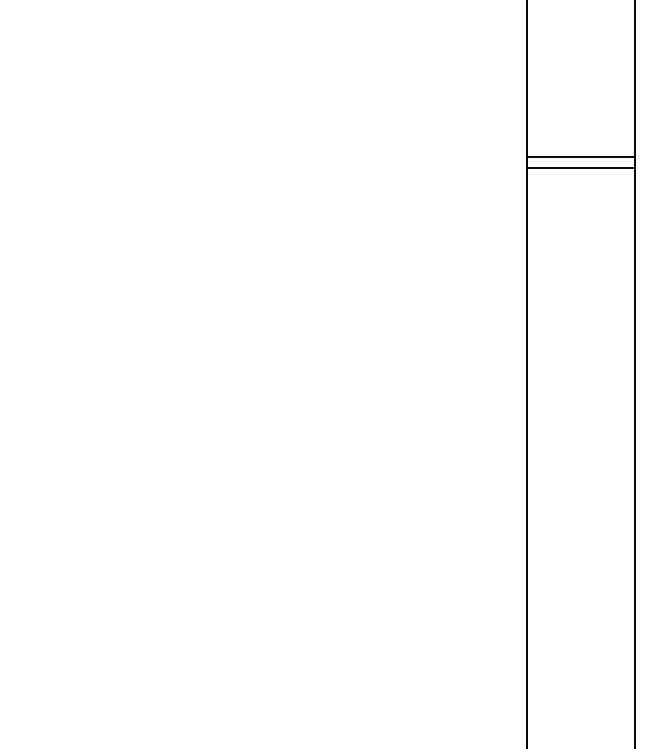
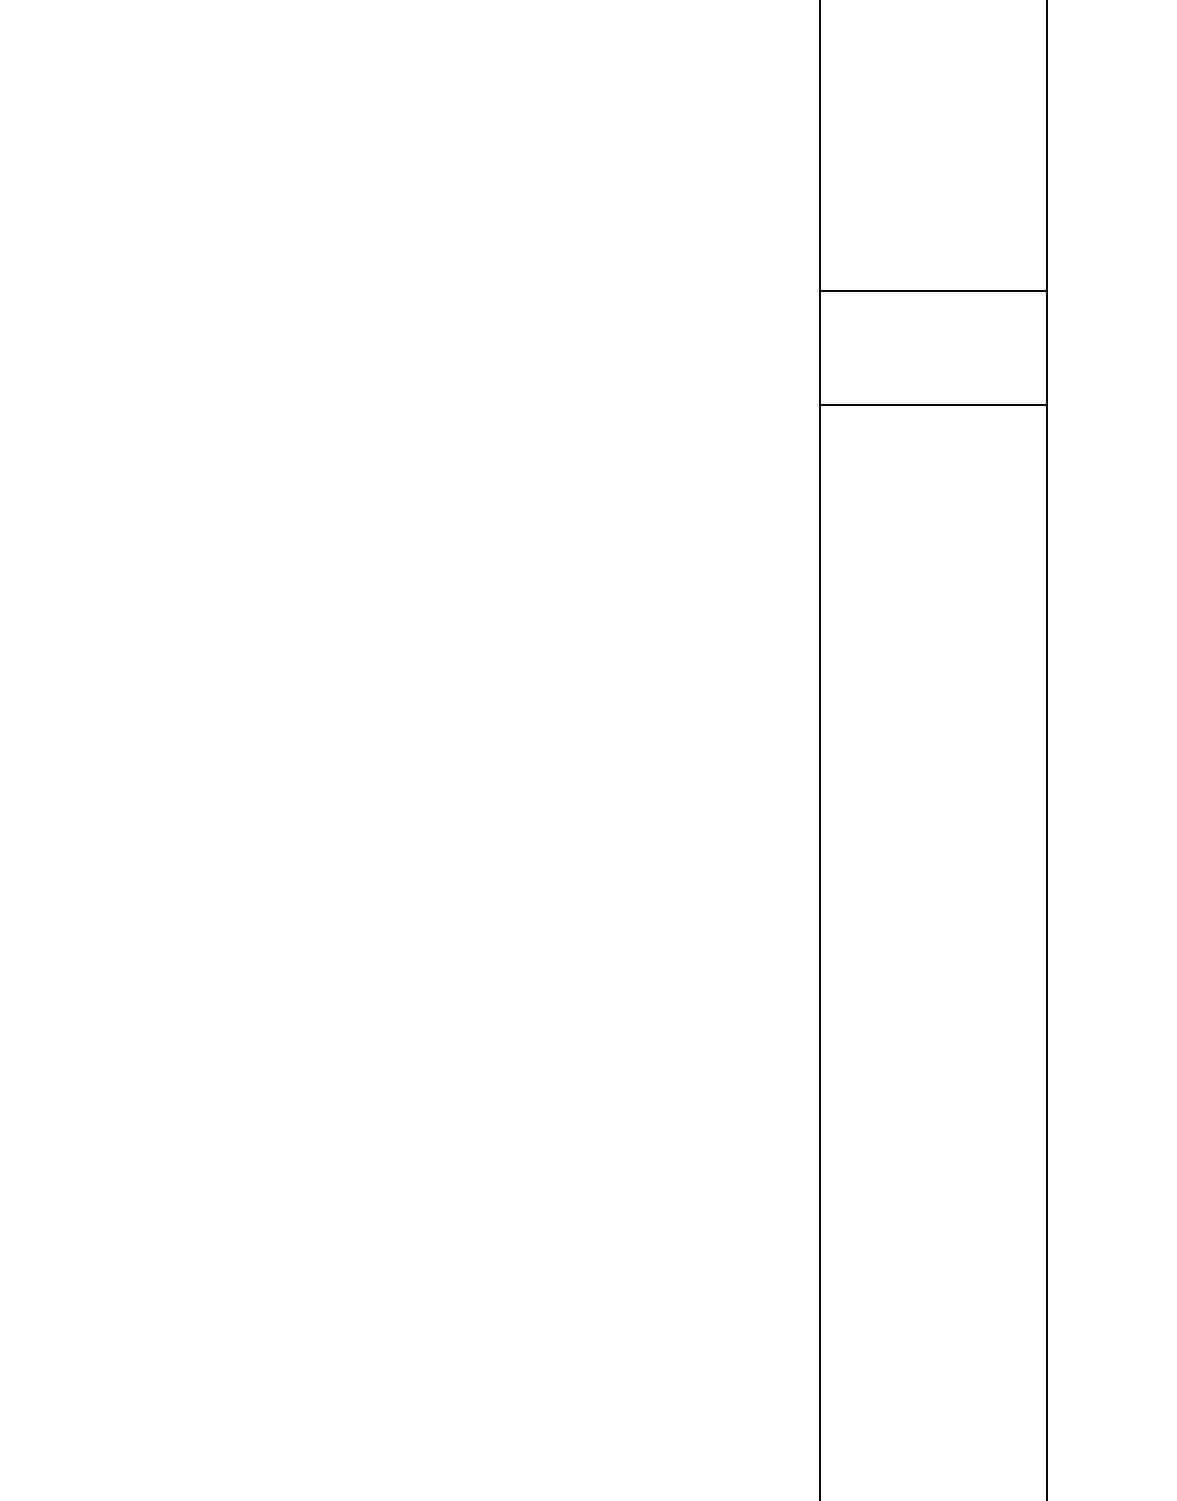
line: (580, 156) -> (932, 404), moved
line: (580, 168) -> (932, 291), moved

